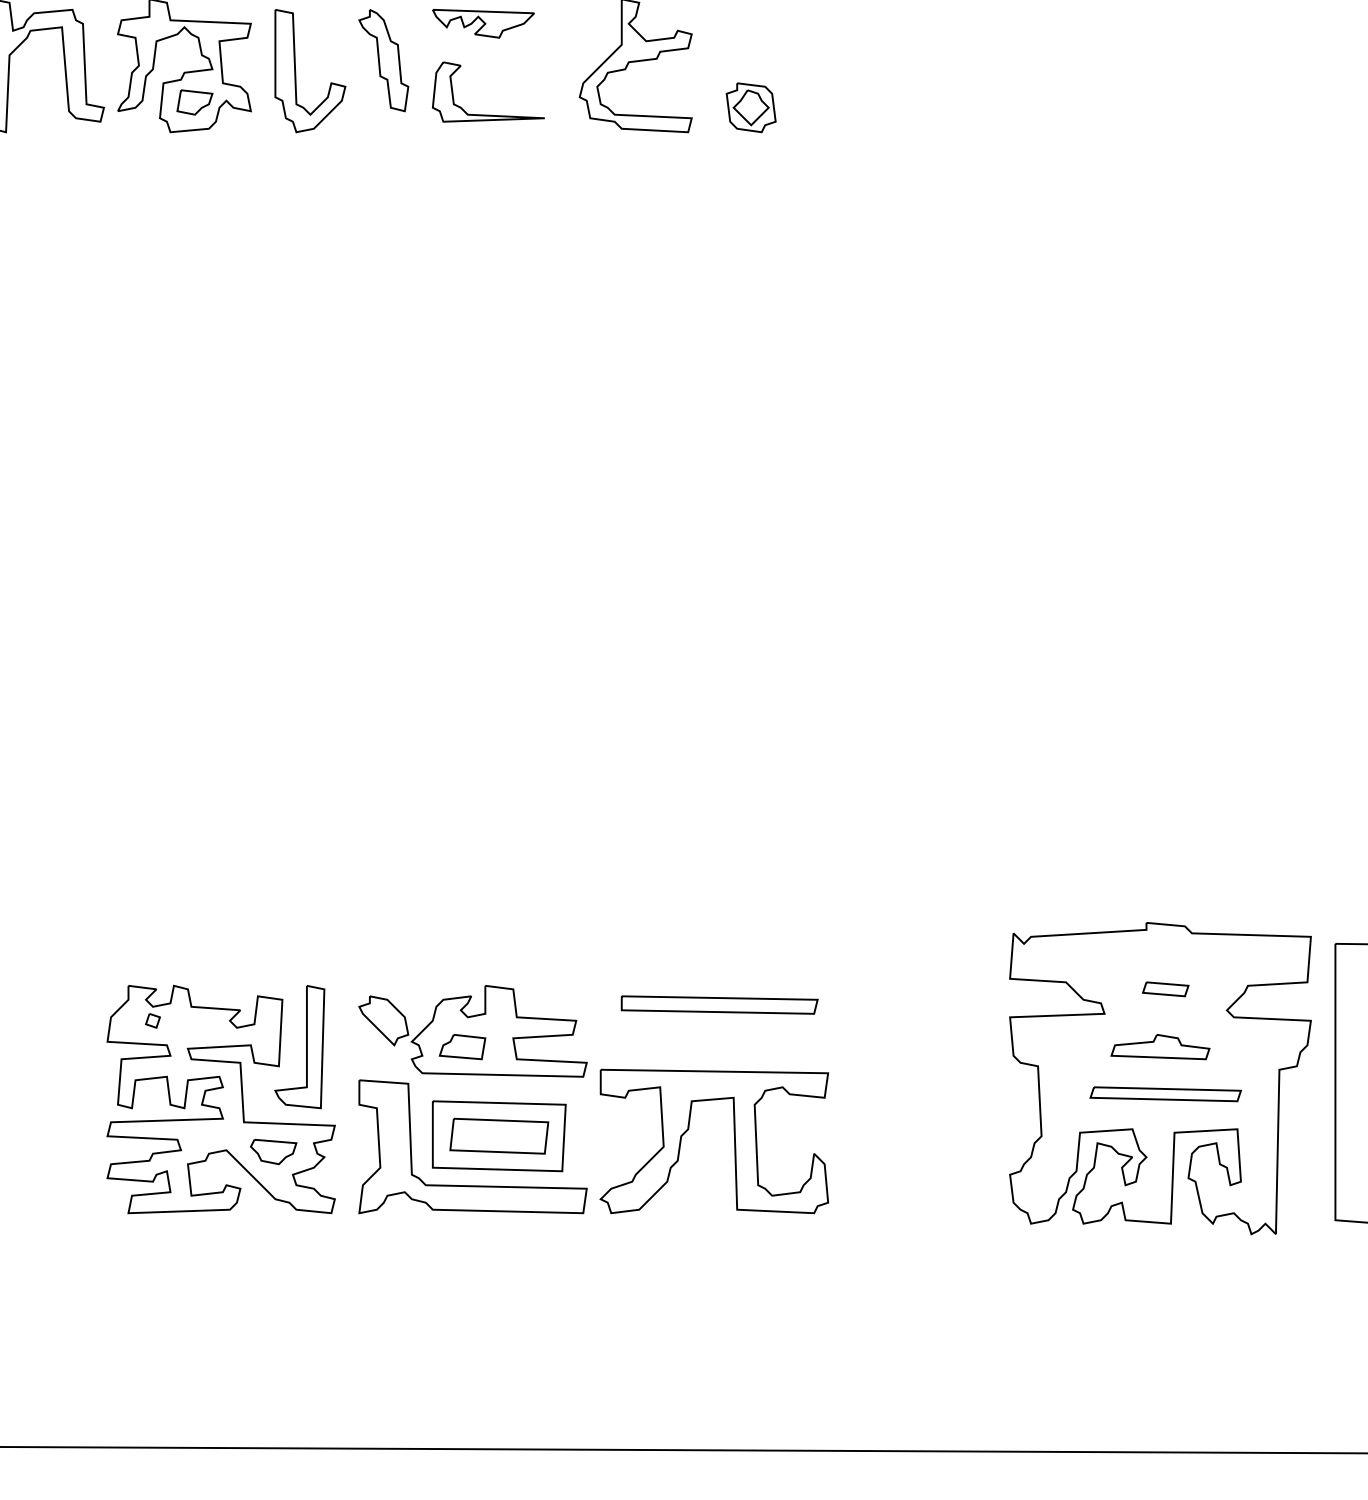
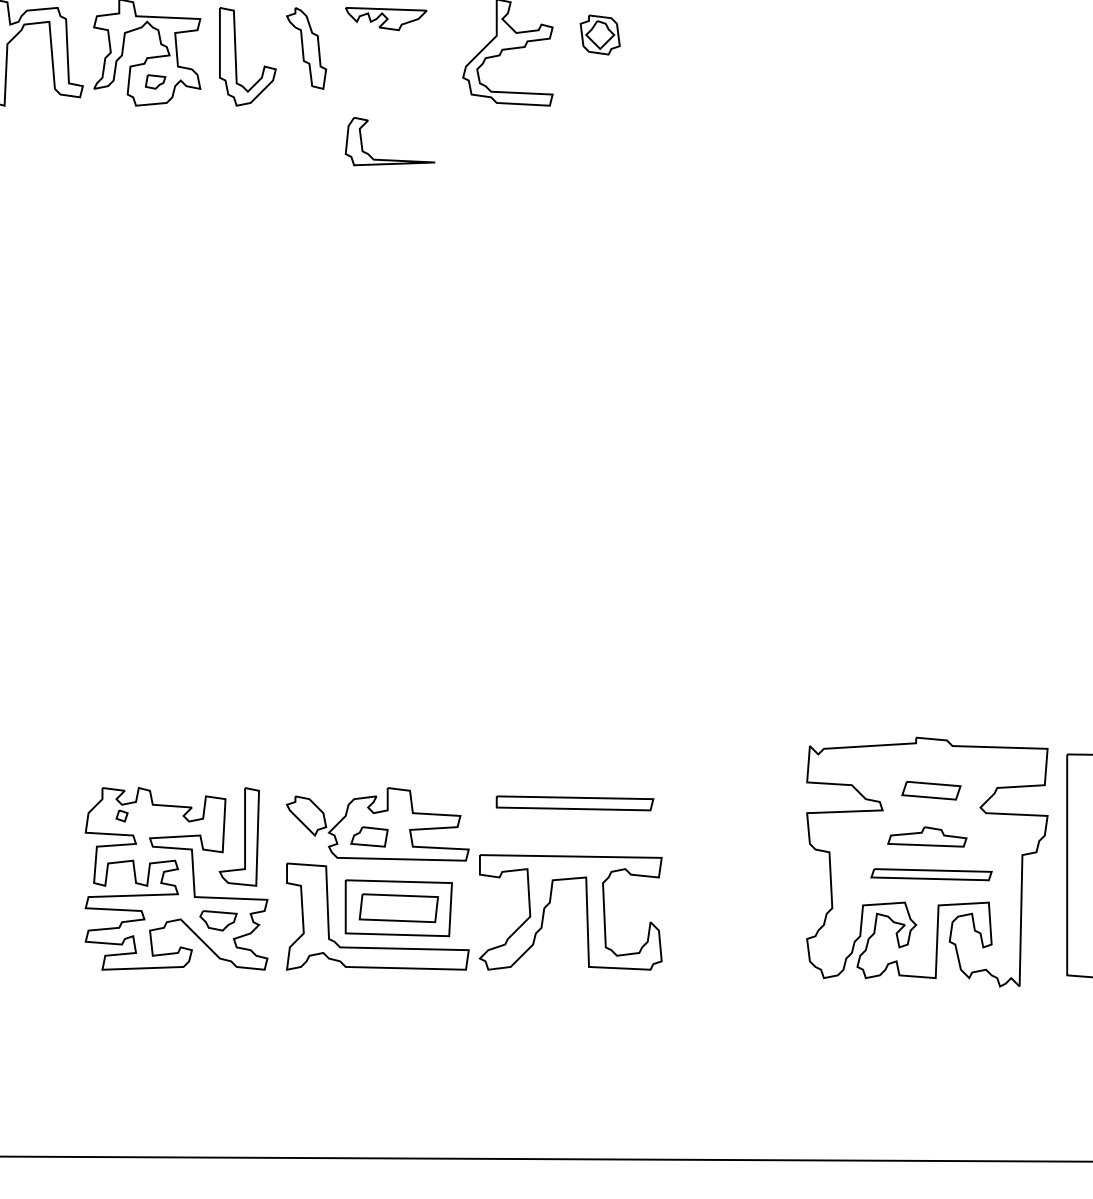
part: (194, 102) -> (155, 81), size x0.7
part: (750, 107) -> (599, 34), moved
part: (488, 114) -> (390, 159), moved
part: (1165, 989) -> (931, 790), size x1.6

